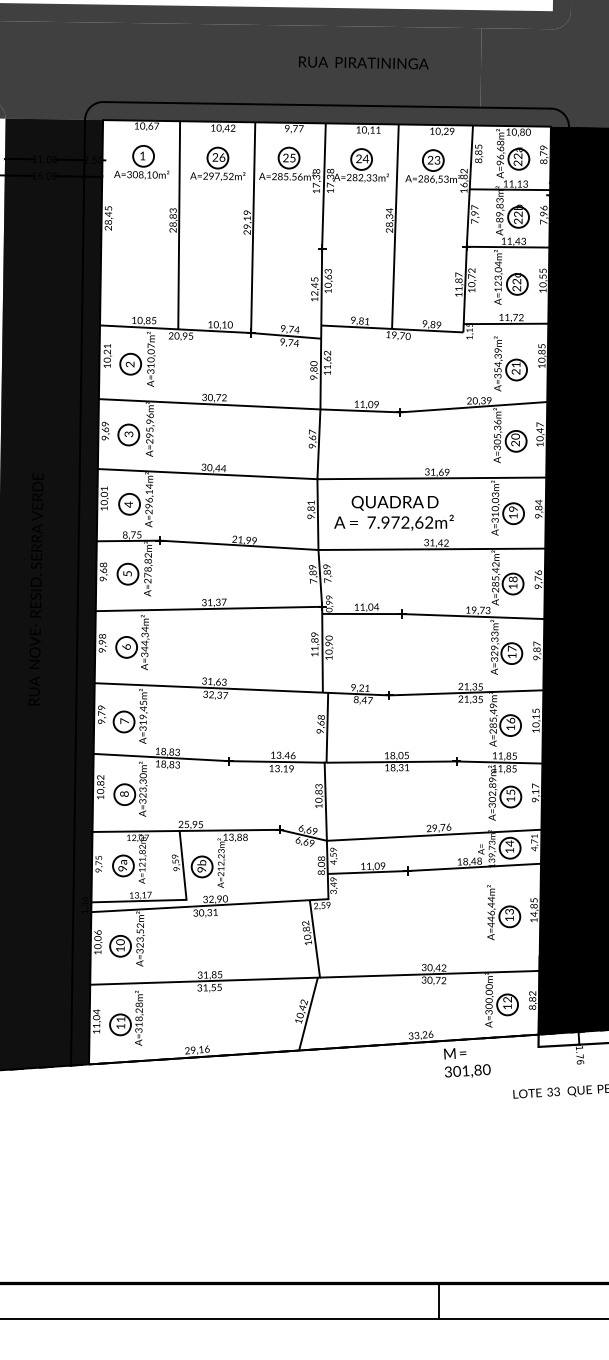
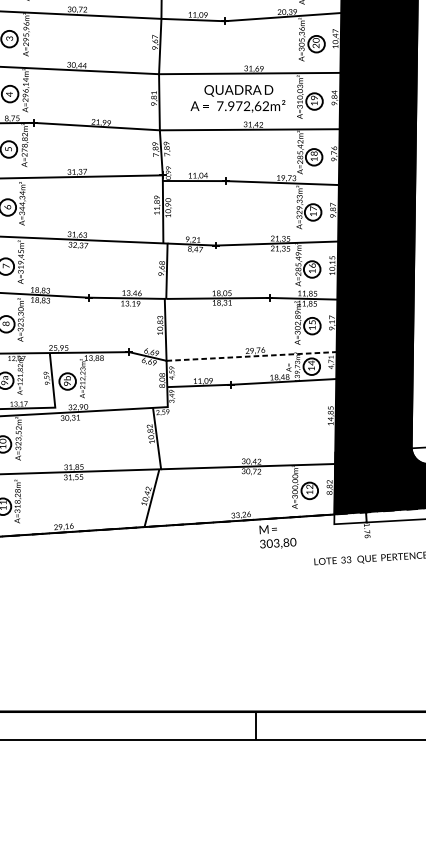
text: (393, 513) -> (237, 99), moved
line: (434, 835) -> (251, 356), solid -> dashed
part: (504, 912) -> (307, 417), removed
text: (465, 1070) -> (276, 542), 301,80 -> 303,80

